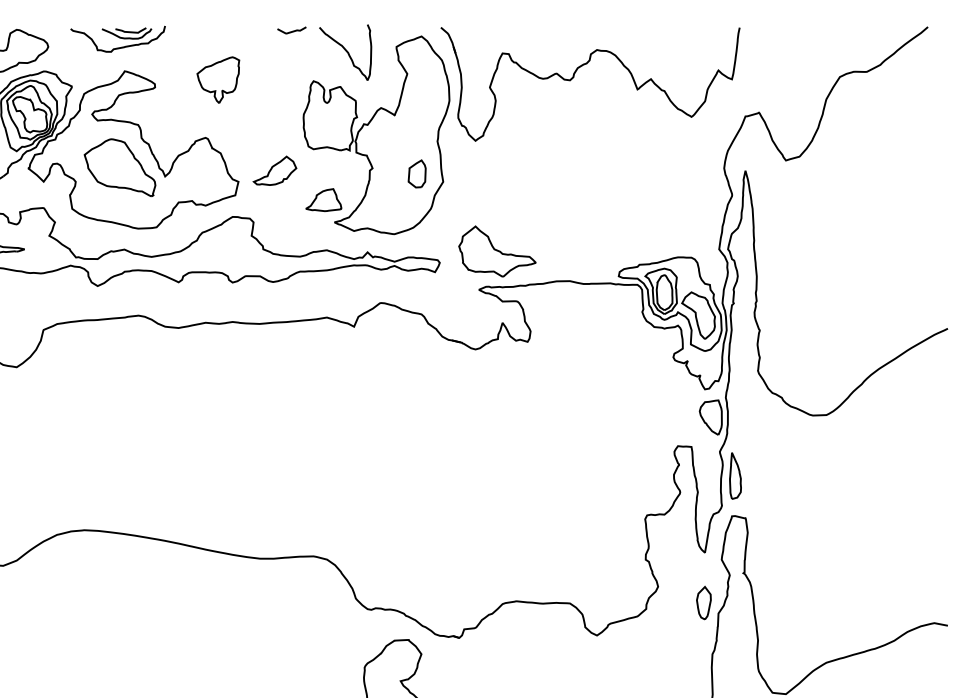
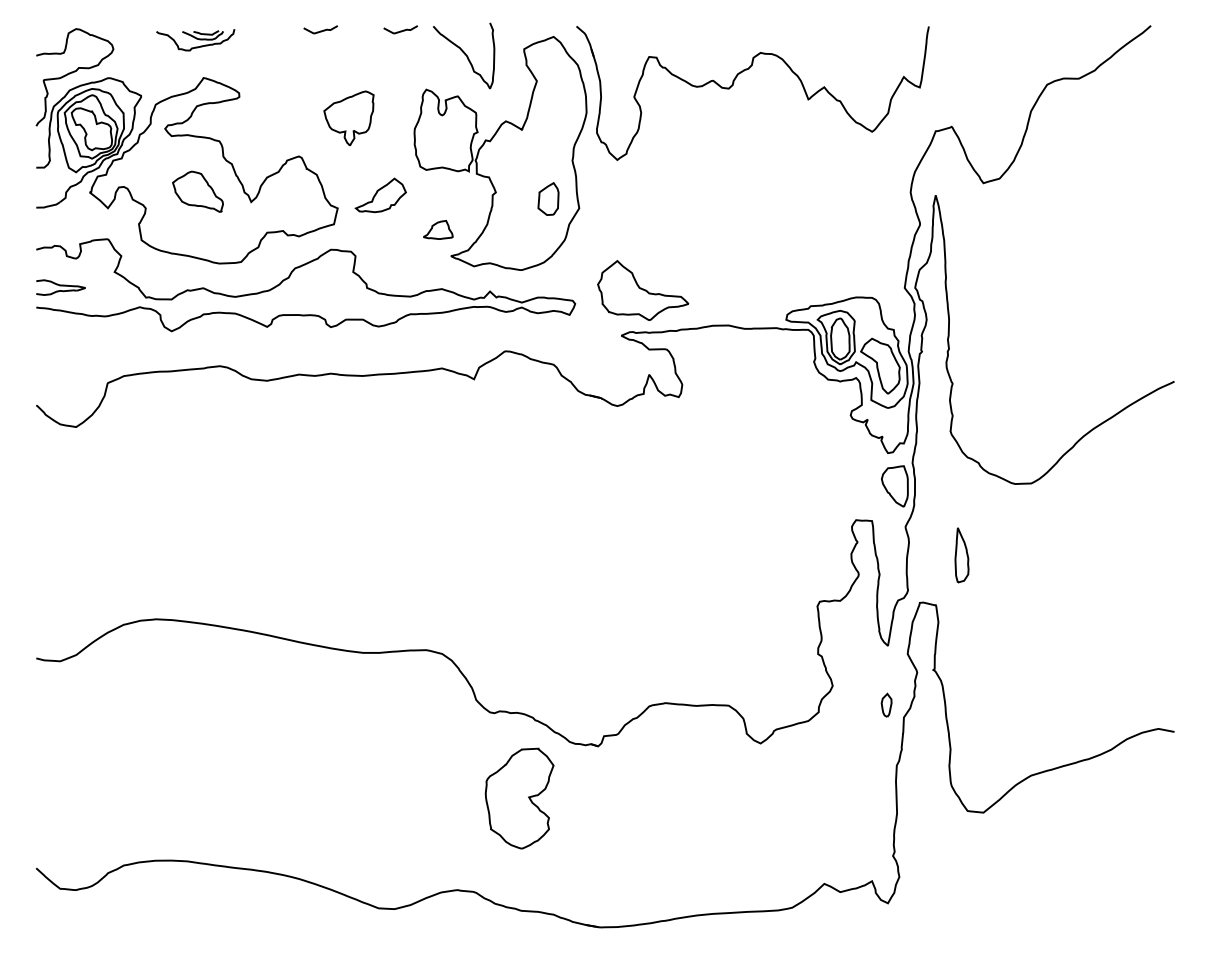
curve: (223, 31) -> (320, 30), added
part: (117, 38) -> (195, 39), size x0.7
part: (217, 80) -> (348, 118), moved
part: (119, 167) -> (197, 191), size x0.6
part: (323, 199) -> (437, 229), size x0.7
part: (735, 476) -> (961, 555), moved
part: (703, 603) -> (886, 705), size x0.6

